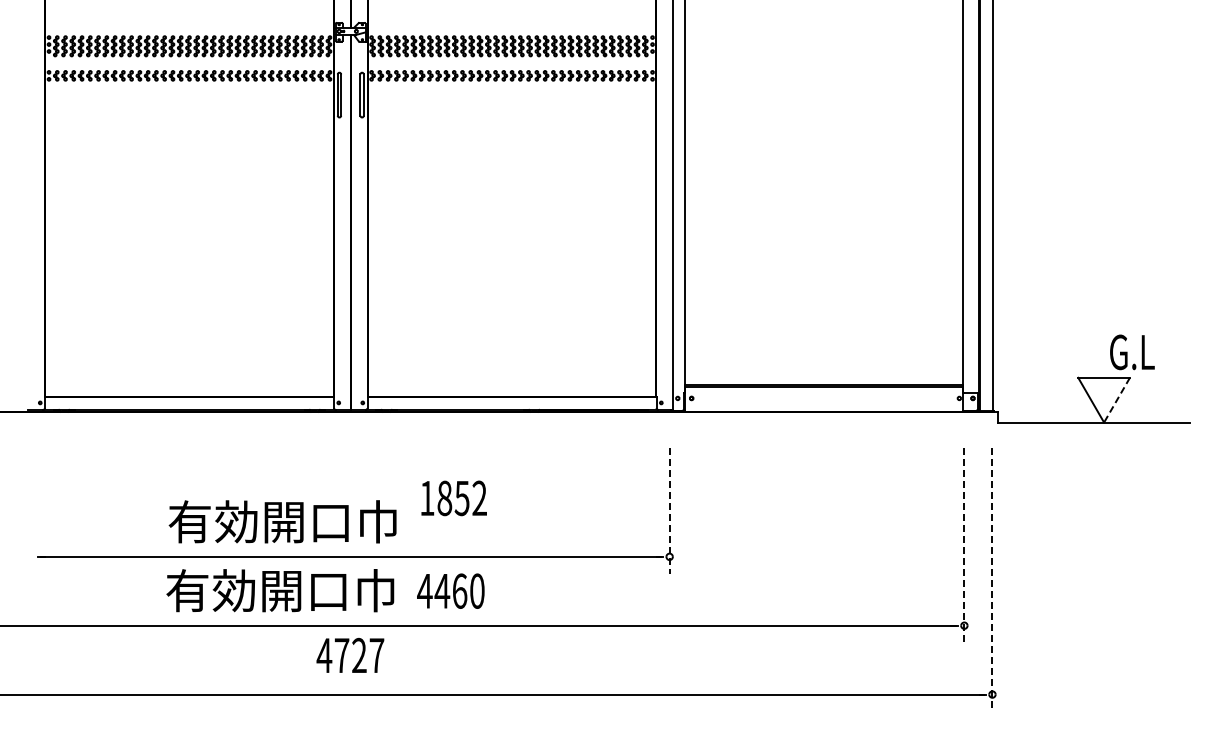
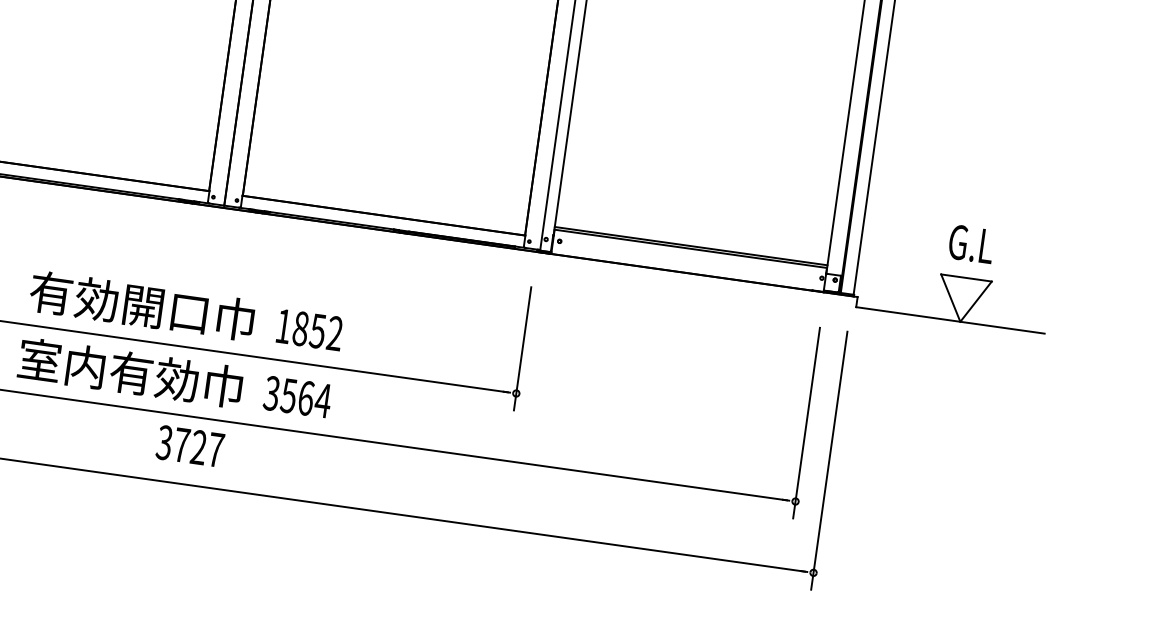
text: (1132, 352) -> (971, 244), moved
line: (1117, 400) -> (976, 302), dashed -> solid
text: (453, 498) -> (309, 330), moved
line: (669, 511) -> (522, 349), dashed -> solid
line: (964, 546) -> (806, 423), dashed -> solid
line: (992, 580) -> (829, 461), dashed -> solid
text: (257, 590) -> (108, 369), 有効開口巾 -> 室内有効巾
text: (451, 590) -> (298, 396), 4460 -> 3564
text: (324, 655) -> (164, 442), 4727 -> 3727

